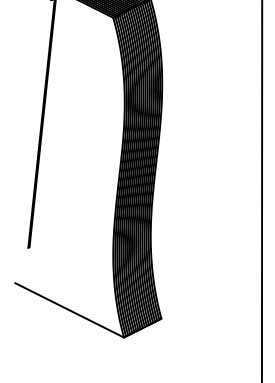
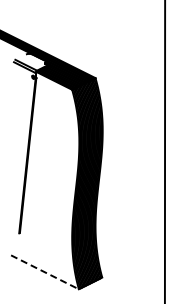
line: (68, 310) -> (44, 272), solid -> dashed

